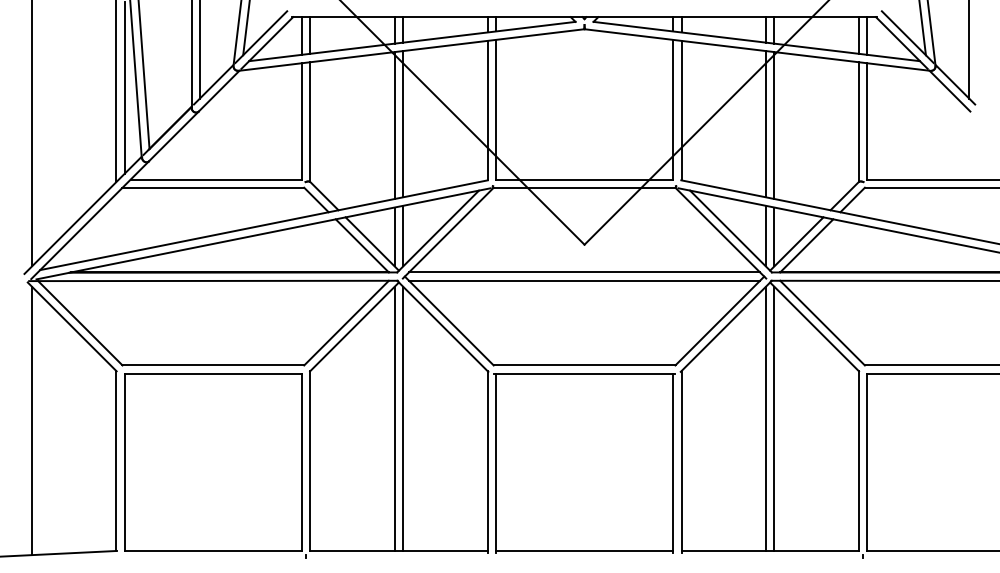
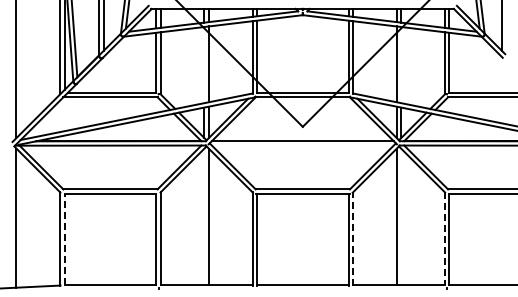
line: (394, 126) -> (204, 65), removed
line: (774, 126) -> (401, 65), removed
line: (583, 280) -> (302, 145), removed
line: (394, 417) -> (204, 216), removed
line: (774, 417) -> (401, 216), removed
line: (682, 460) -> (353, 238), solid -> dashed
line: (857, 460) -> (444, 238), solid -> dashed
line: (124, 462) -> (64, 239), solid -> dashed

